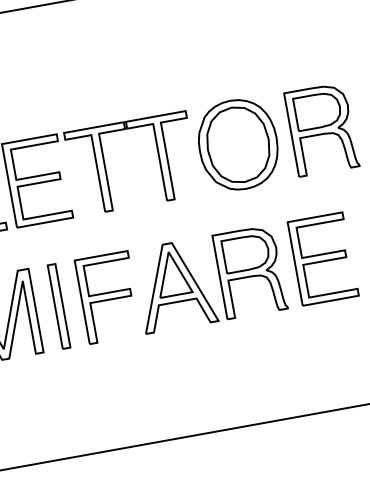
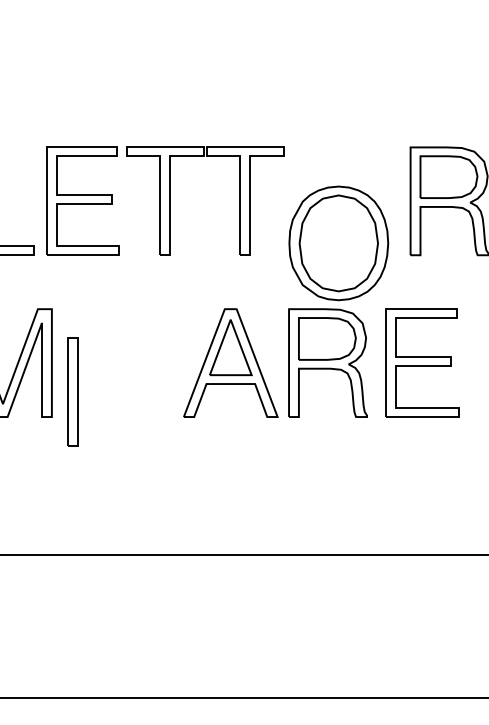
part: (238, 144) -> (338, 243), moved
part: (108, 297) -> (145, 362), removed
part: (58, 306) -> (72, 391), moved

